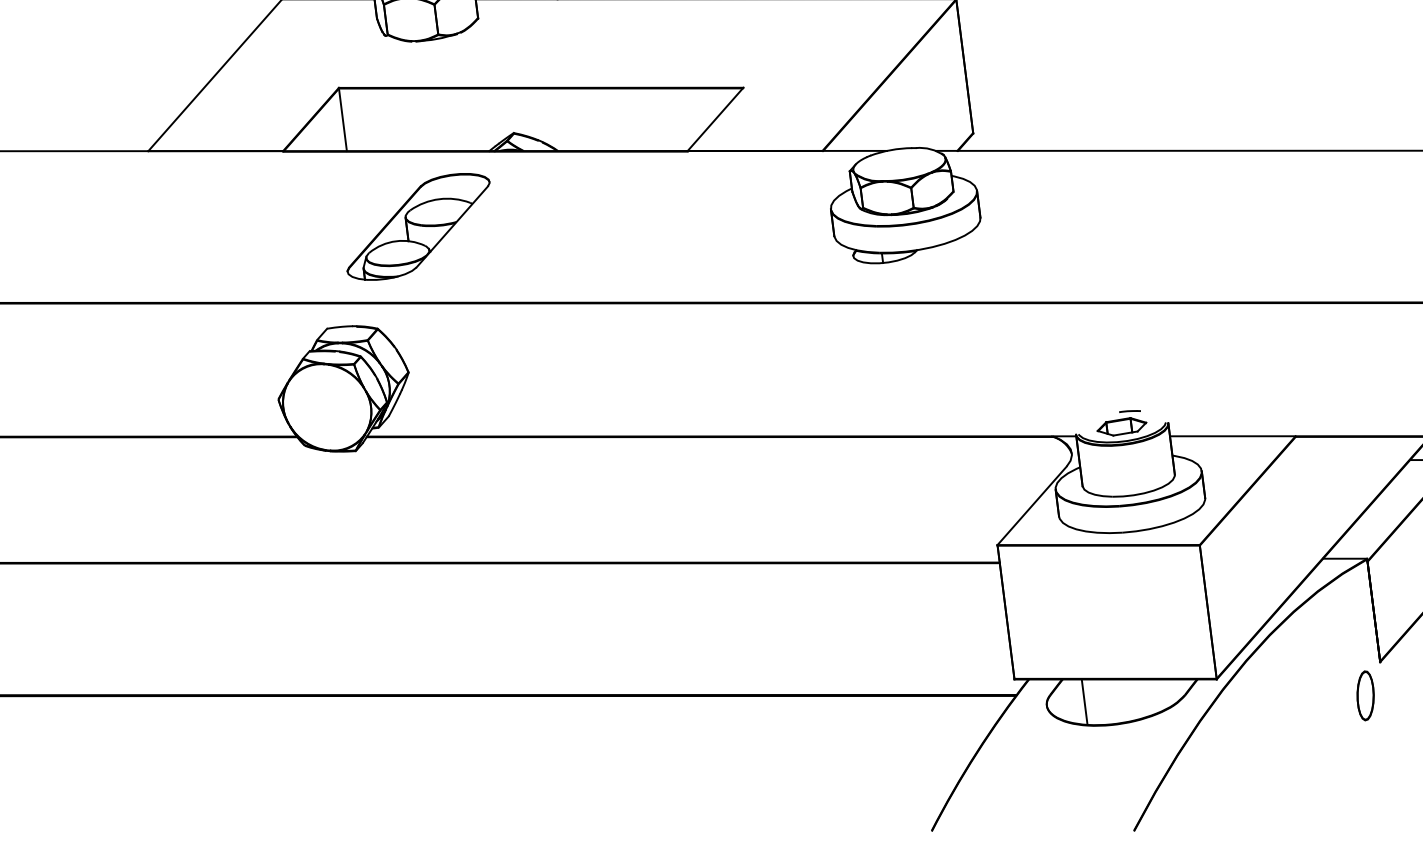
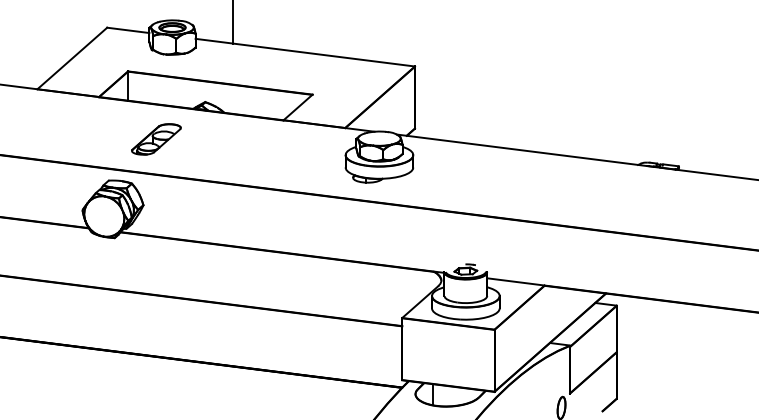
part: (418, 227) -> (156, 139), size x0.7

